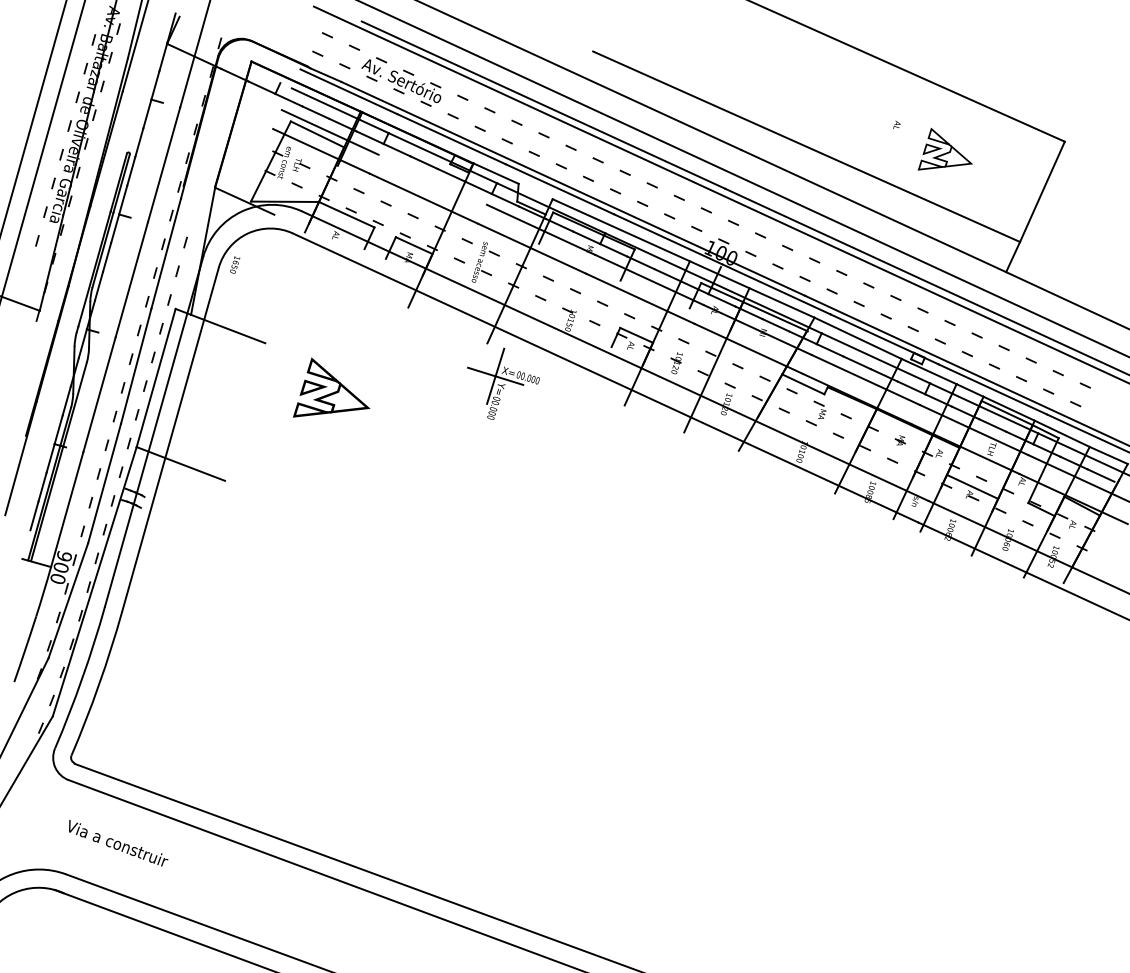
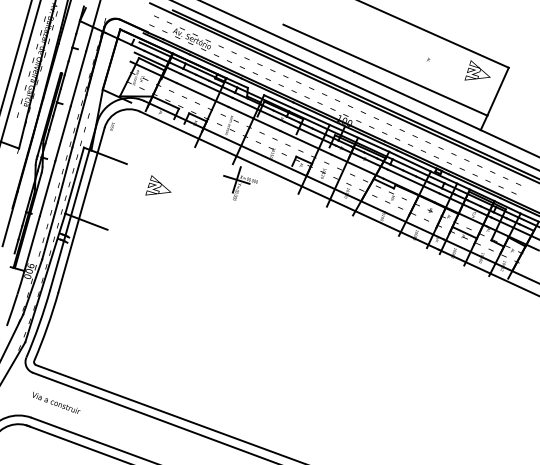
part: (944, 149) -> (477, 70), moved
line: (432, 178) -> (206, 85), added
part: (331, 388) -> (158, 185), size x0.71

